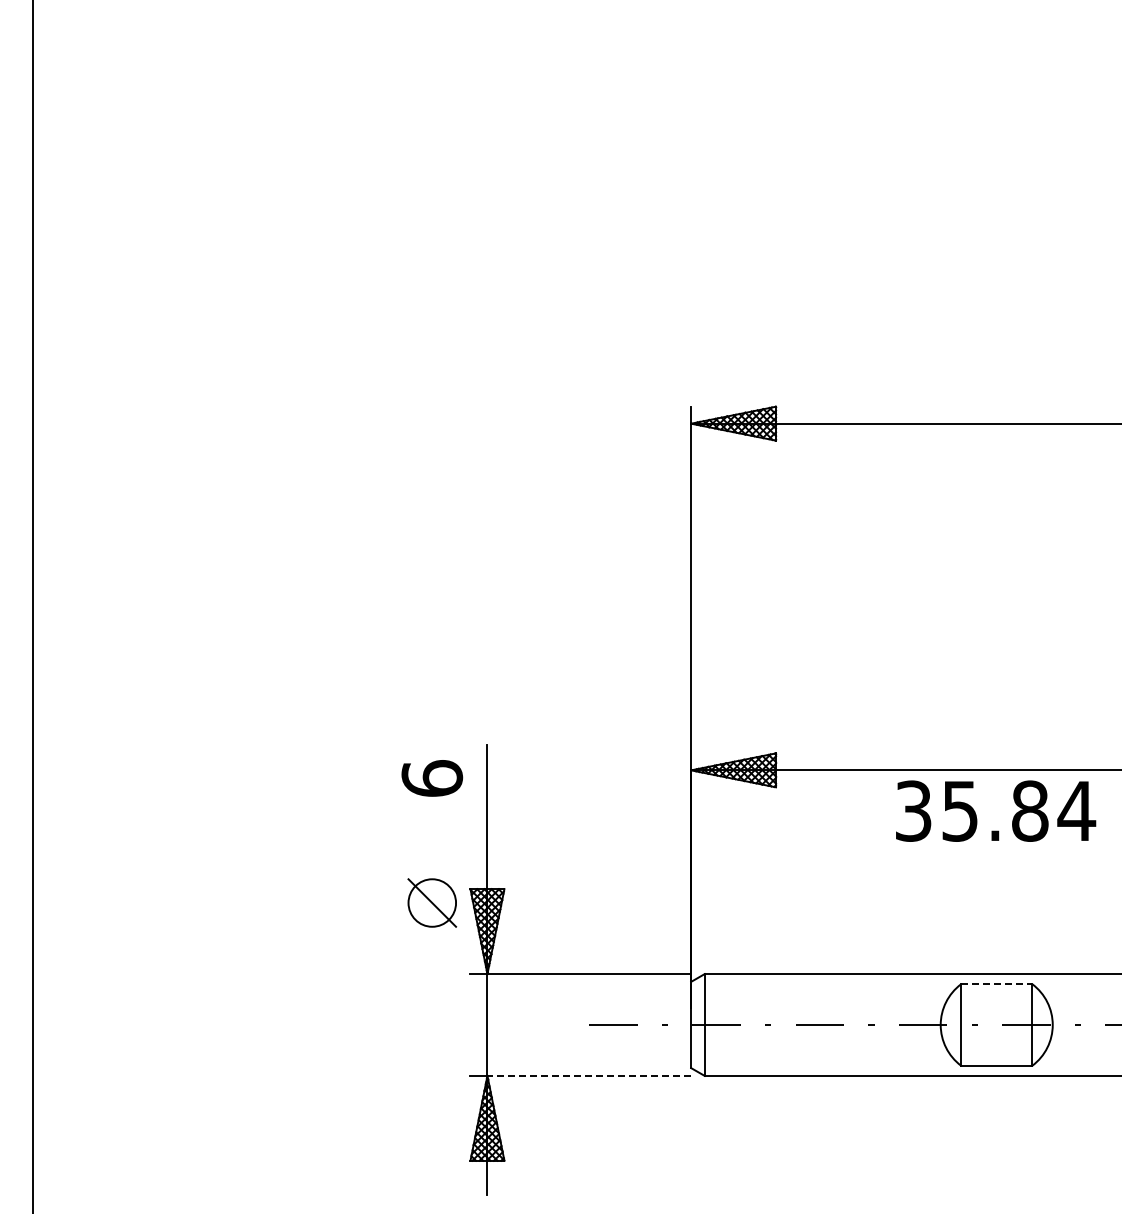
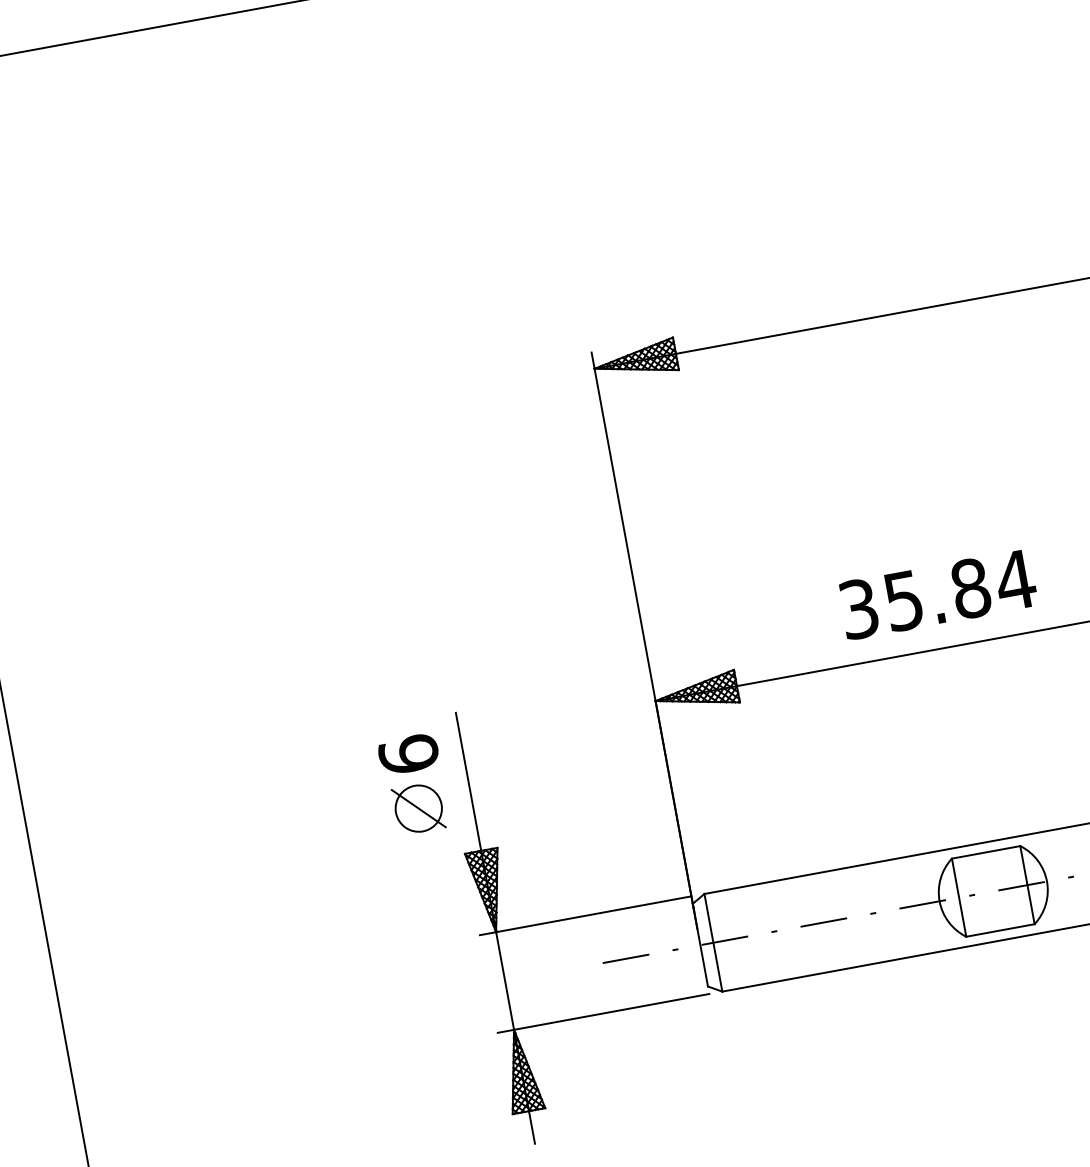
text: (996, 810) -> (938, 593), moved
part: (432, 902) -> (418, 808), moved
line: (996, 984) -> (985, 852), dashed -> solid
line: (589, 1075) -> (611, 1011), dashed -> solid

